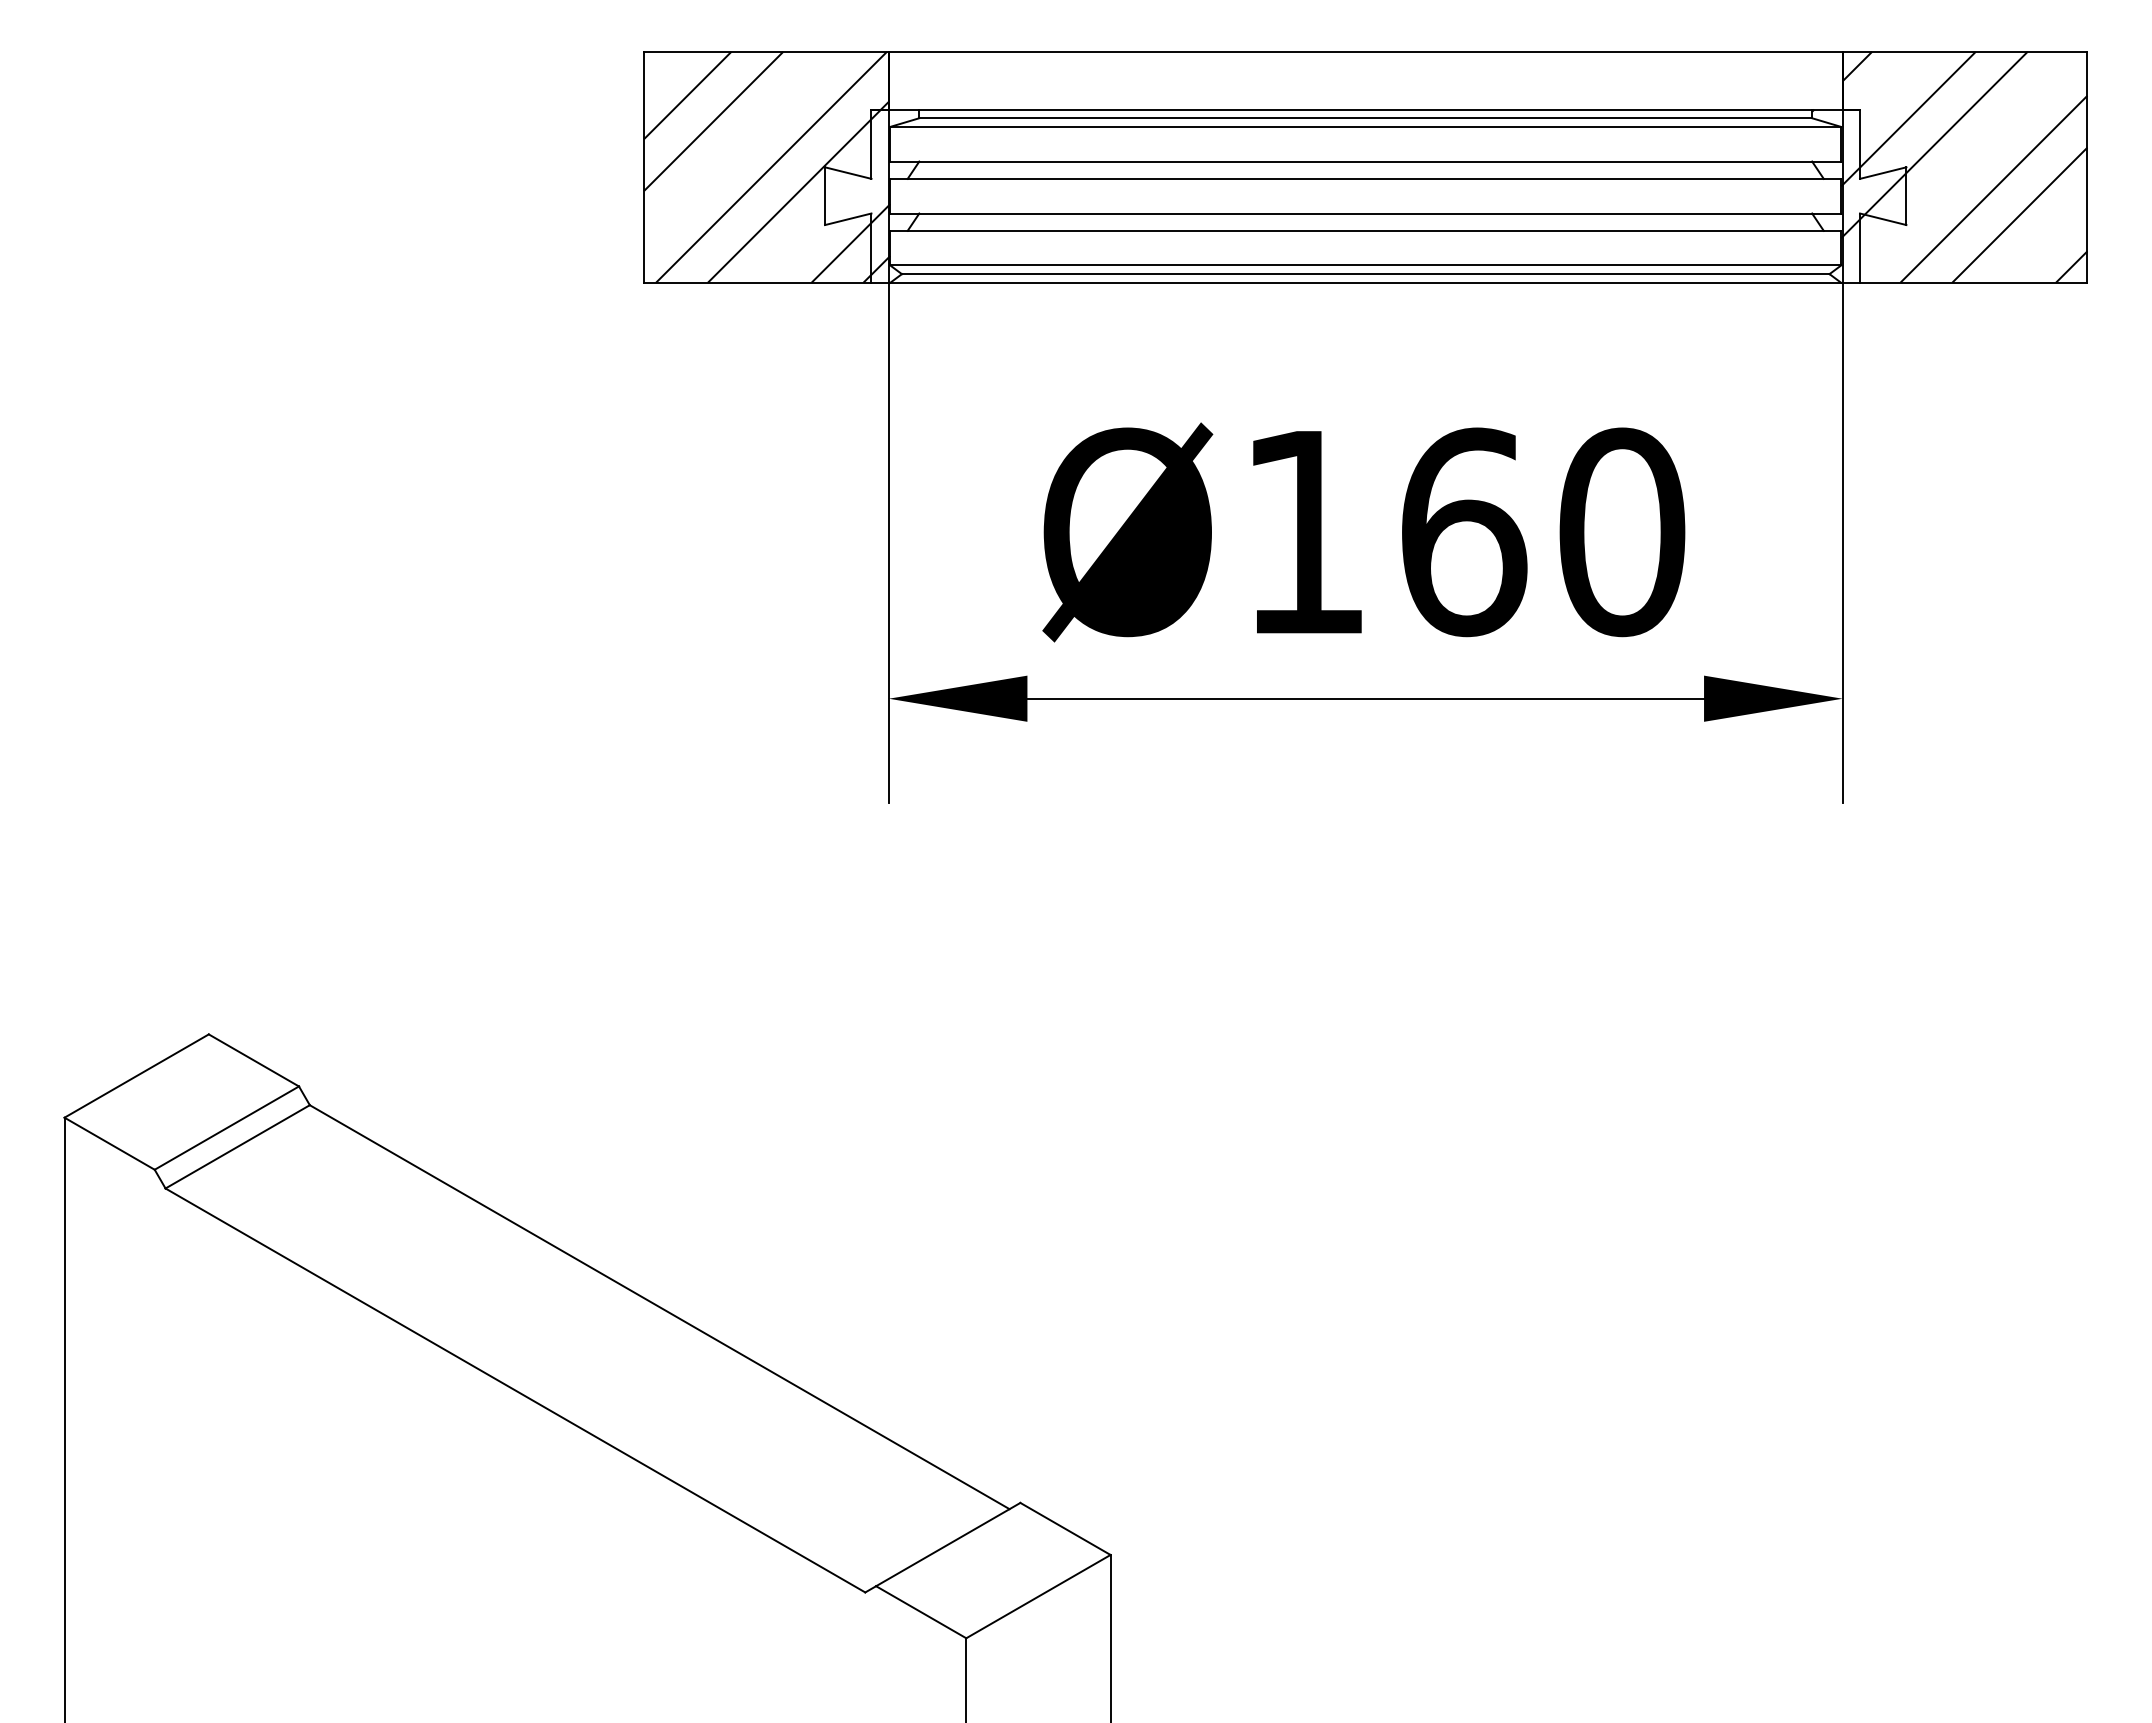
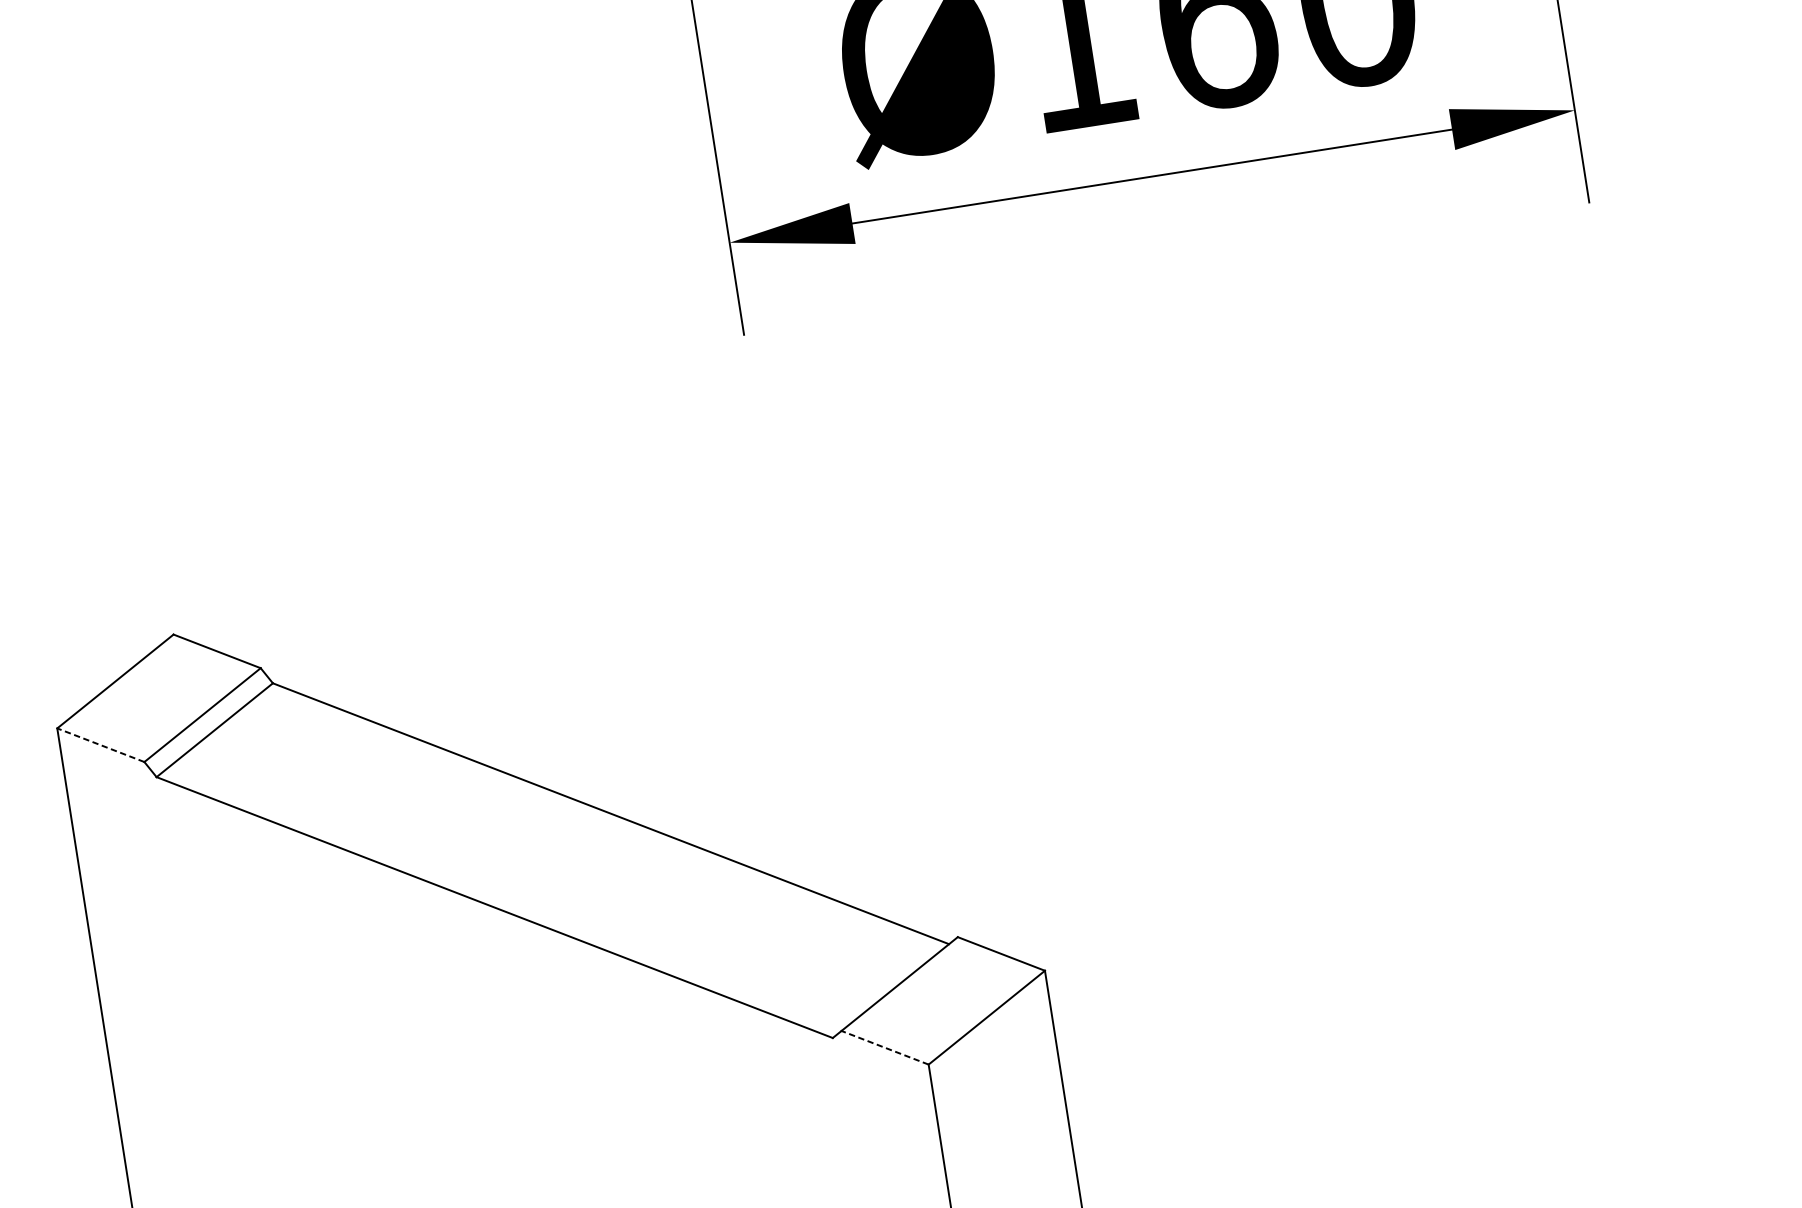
line: (109, 1143) -> (100, 745), solid -> dashed
line: (920, 1611) -> (884, 1047), solid -> dashed

